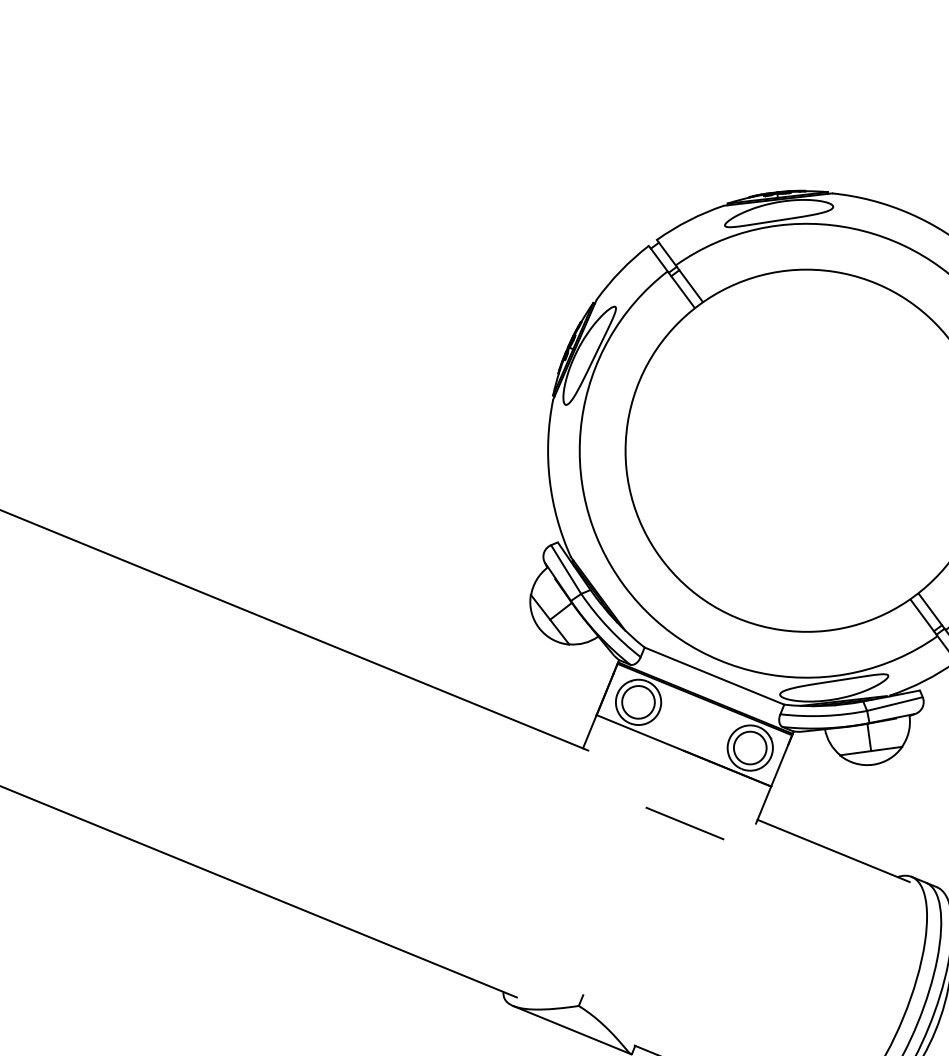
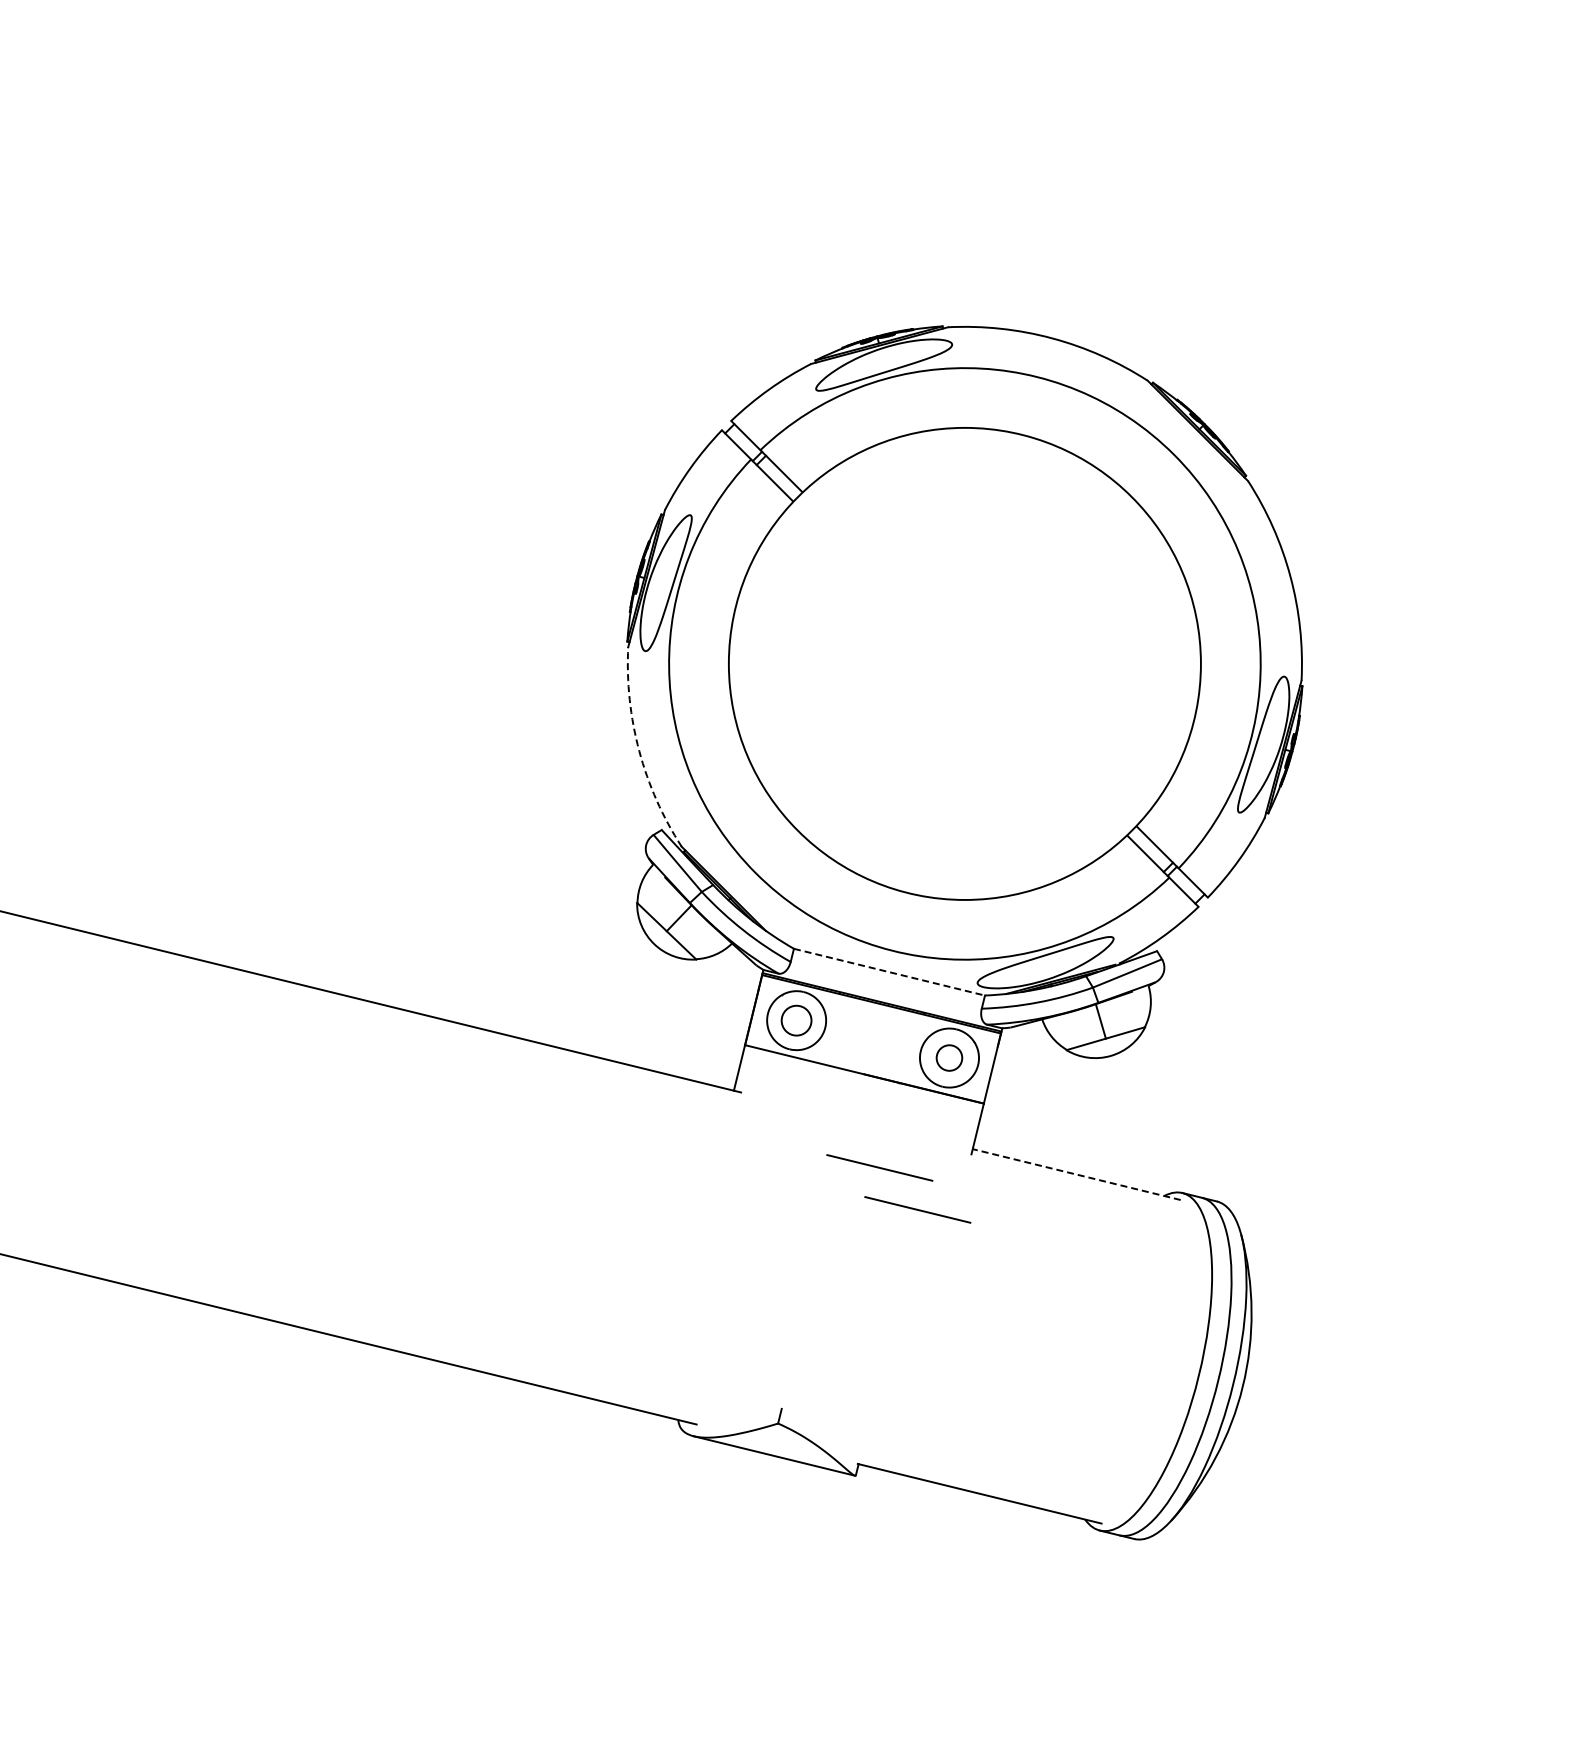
arc: (549, 480) -> (639, 751), solid -> dashed
line: (714, 676) -> (889, 972), solid -> dashed
circle: (638, 702) -> (796, 1020), size x0.7
circle: (750, 747) -> (949, 1057), size x0.6
line: (833, 850) -> (1076, 1174), solid -> dashed
line: (708, 859) -> (917, 1209), added

